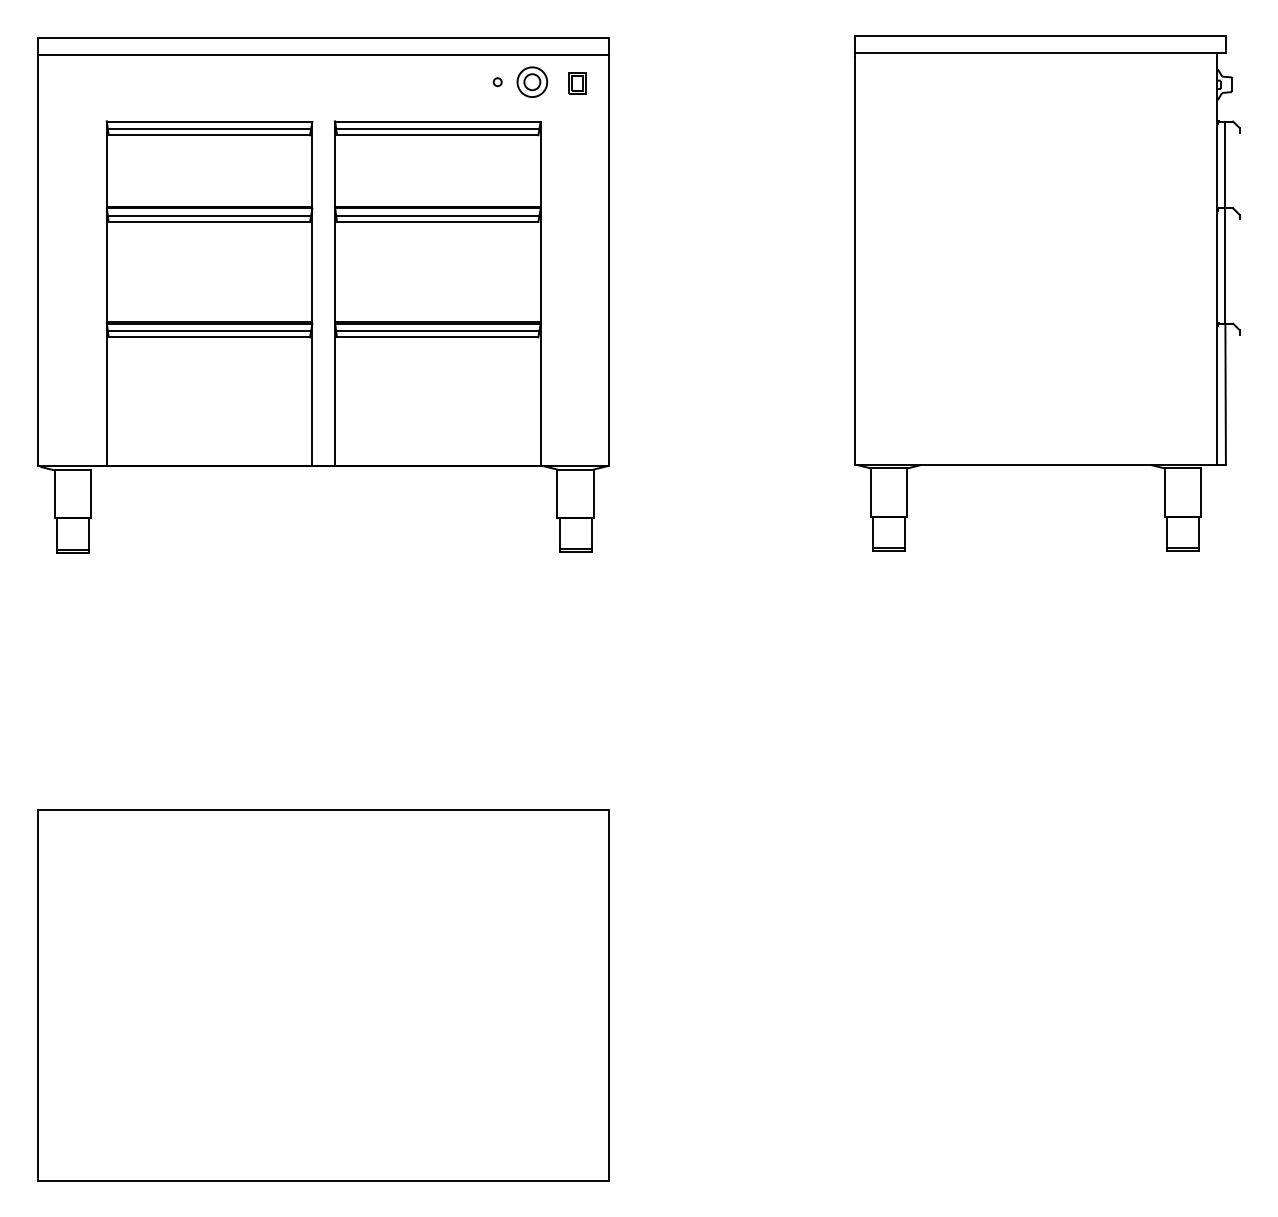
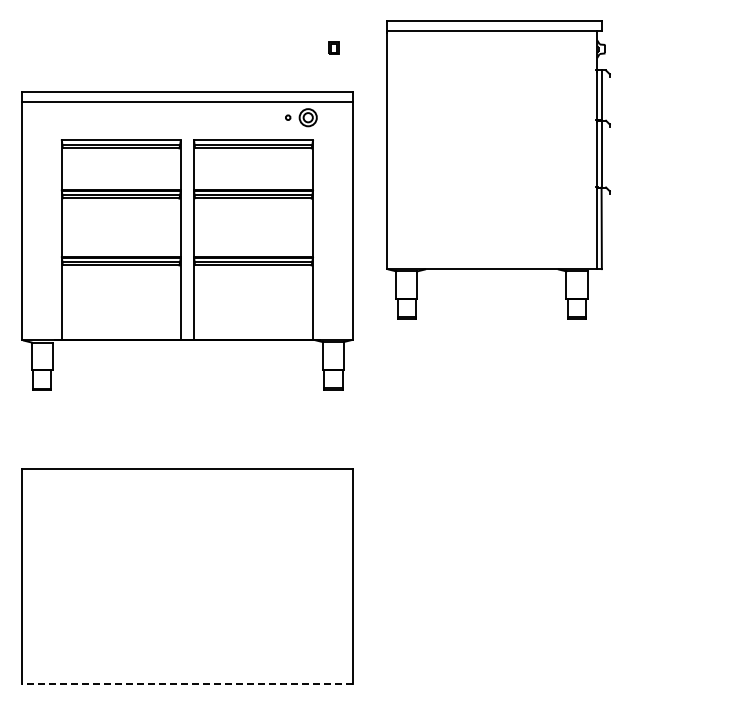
part: (1047, 292) -> (498, 169), moved
part: (323, 294) -> (187, 240), moved
line: (322, 1180) -> (186, 683), solid -> dashed

